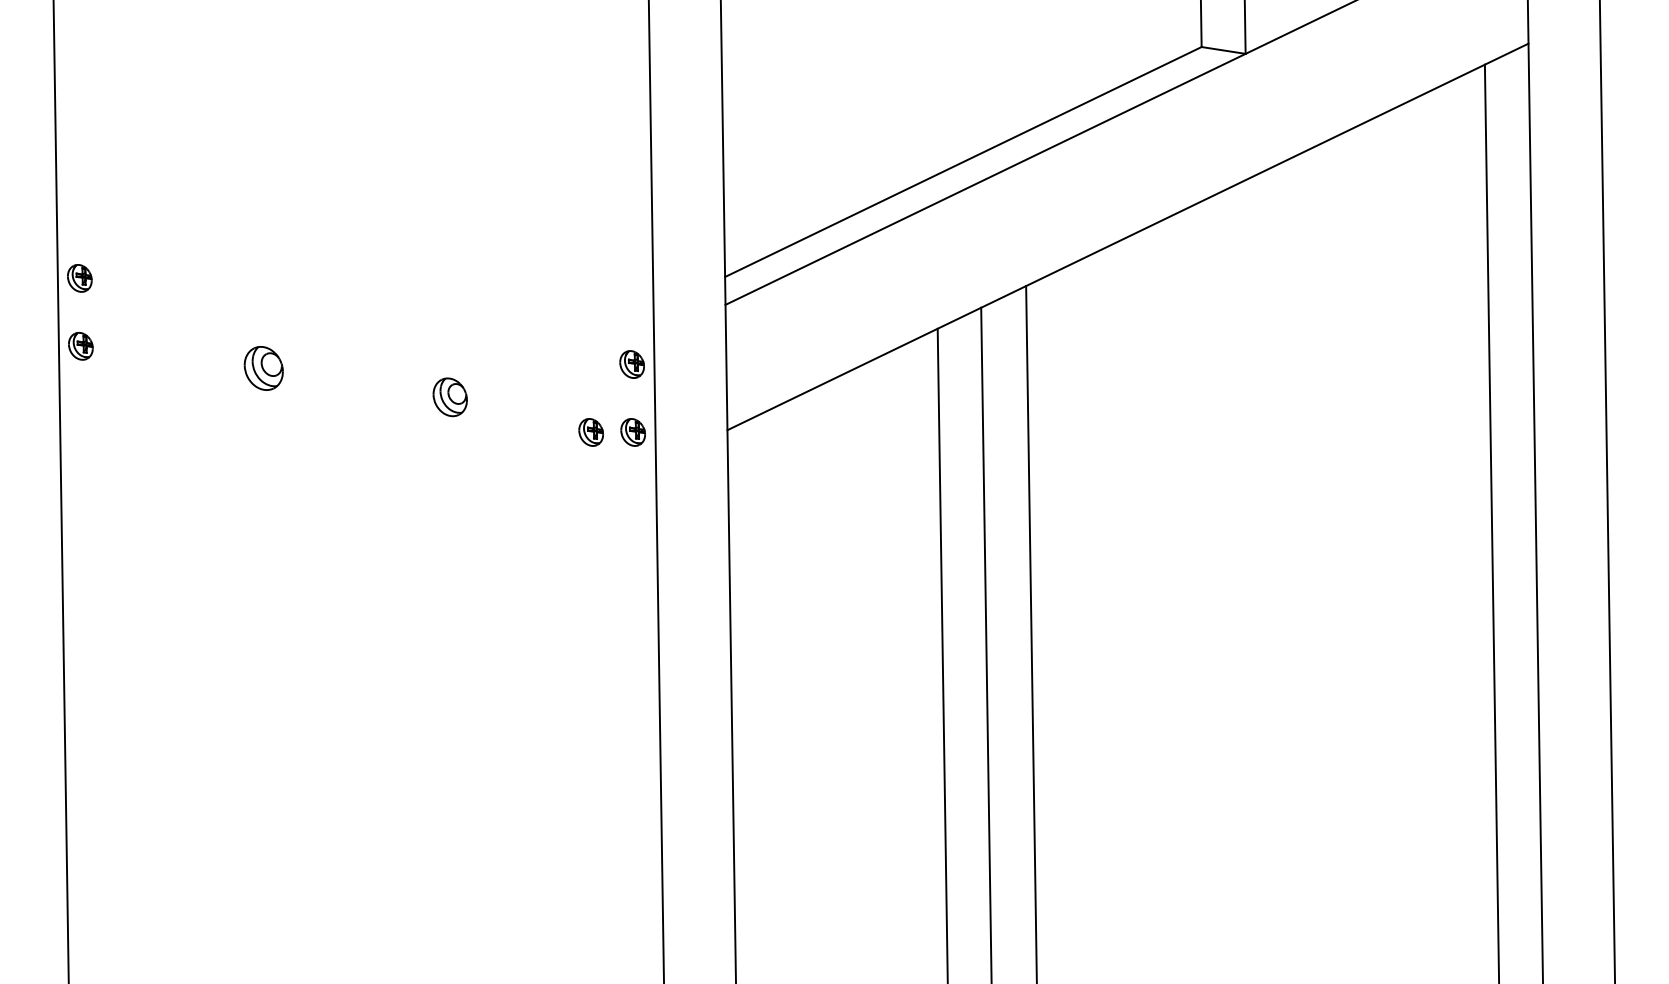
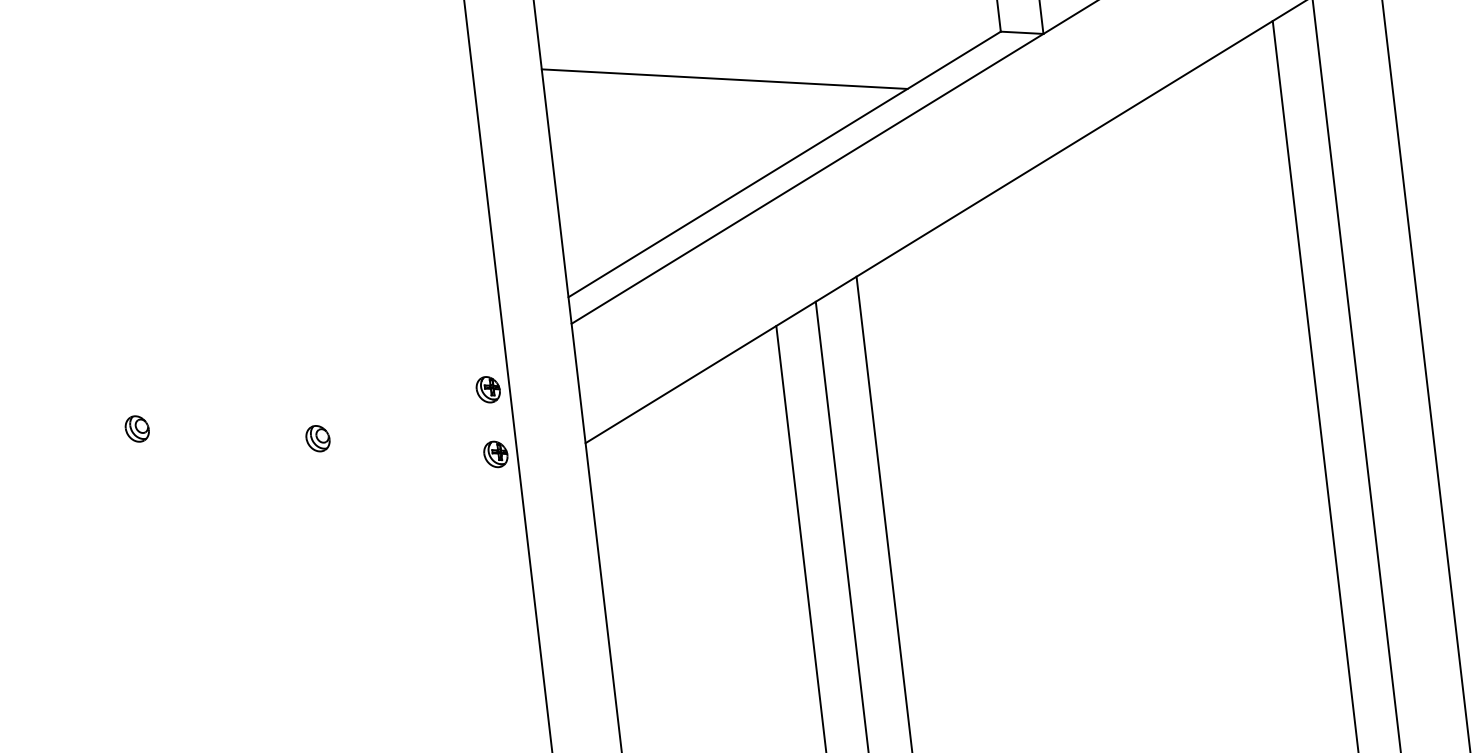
line: (909, 66) -> (724, 78), added
part: (263, 367) -> (136, 428), size x0.62
part: (450, 397) -> (318, 438), size x0.71
part: (590, 432) -> (455, 458), removed

